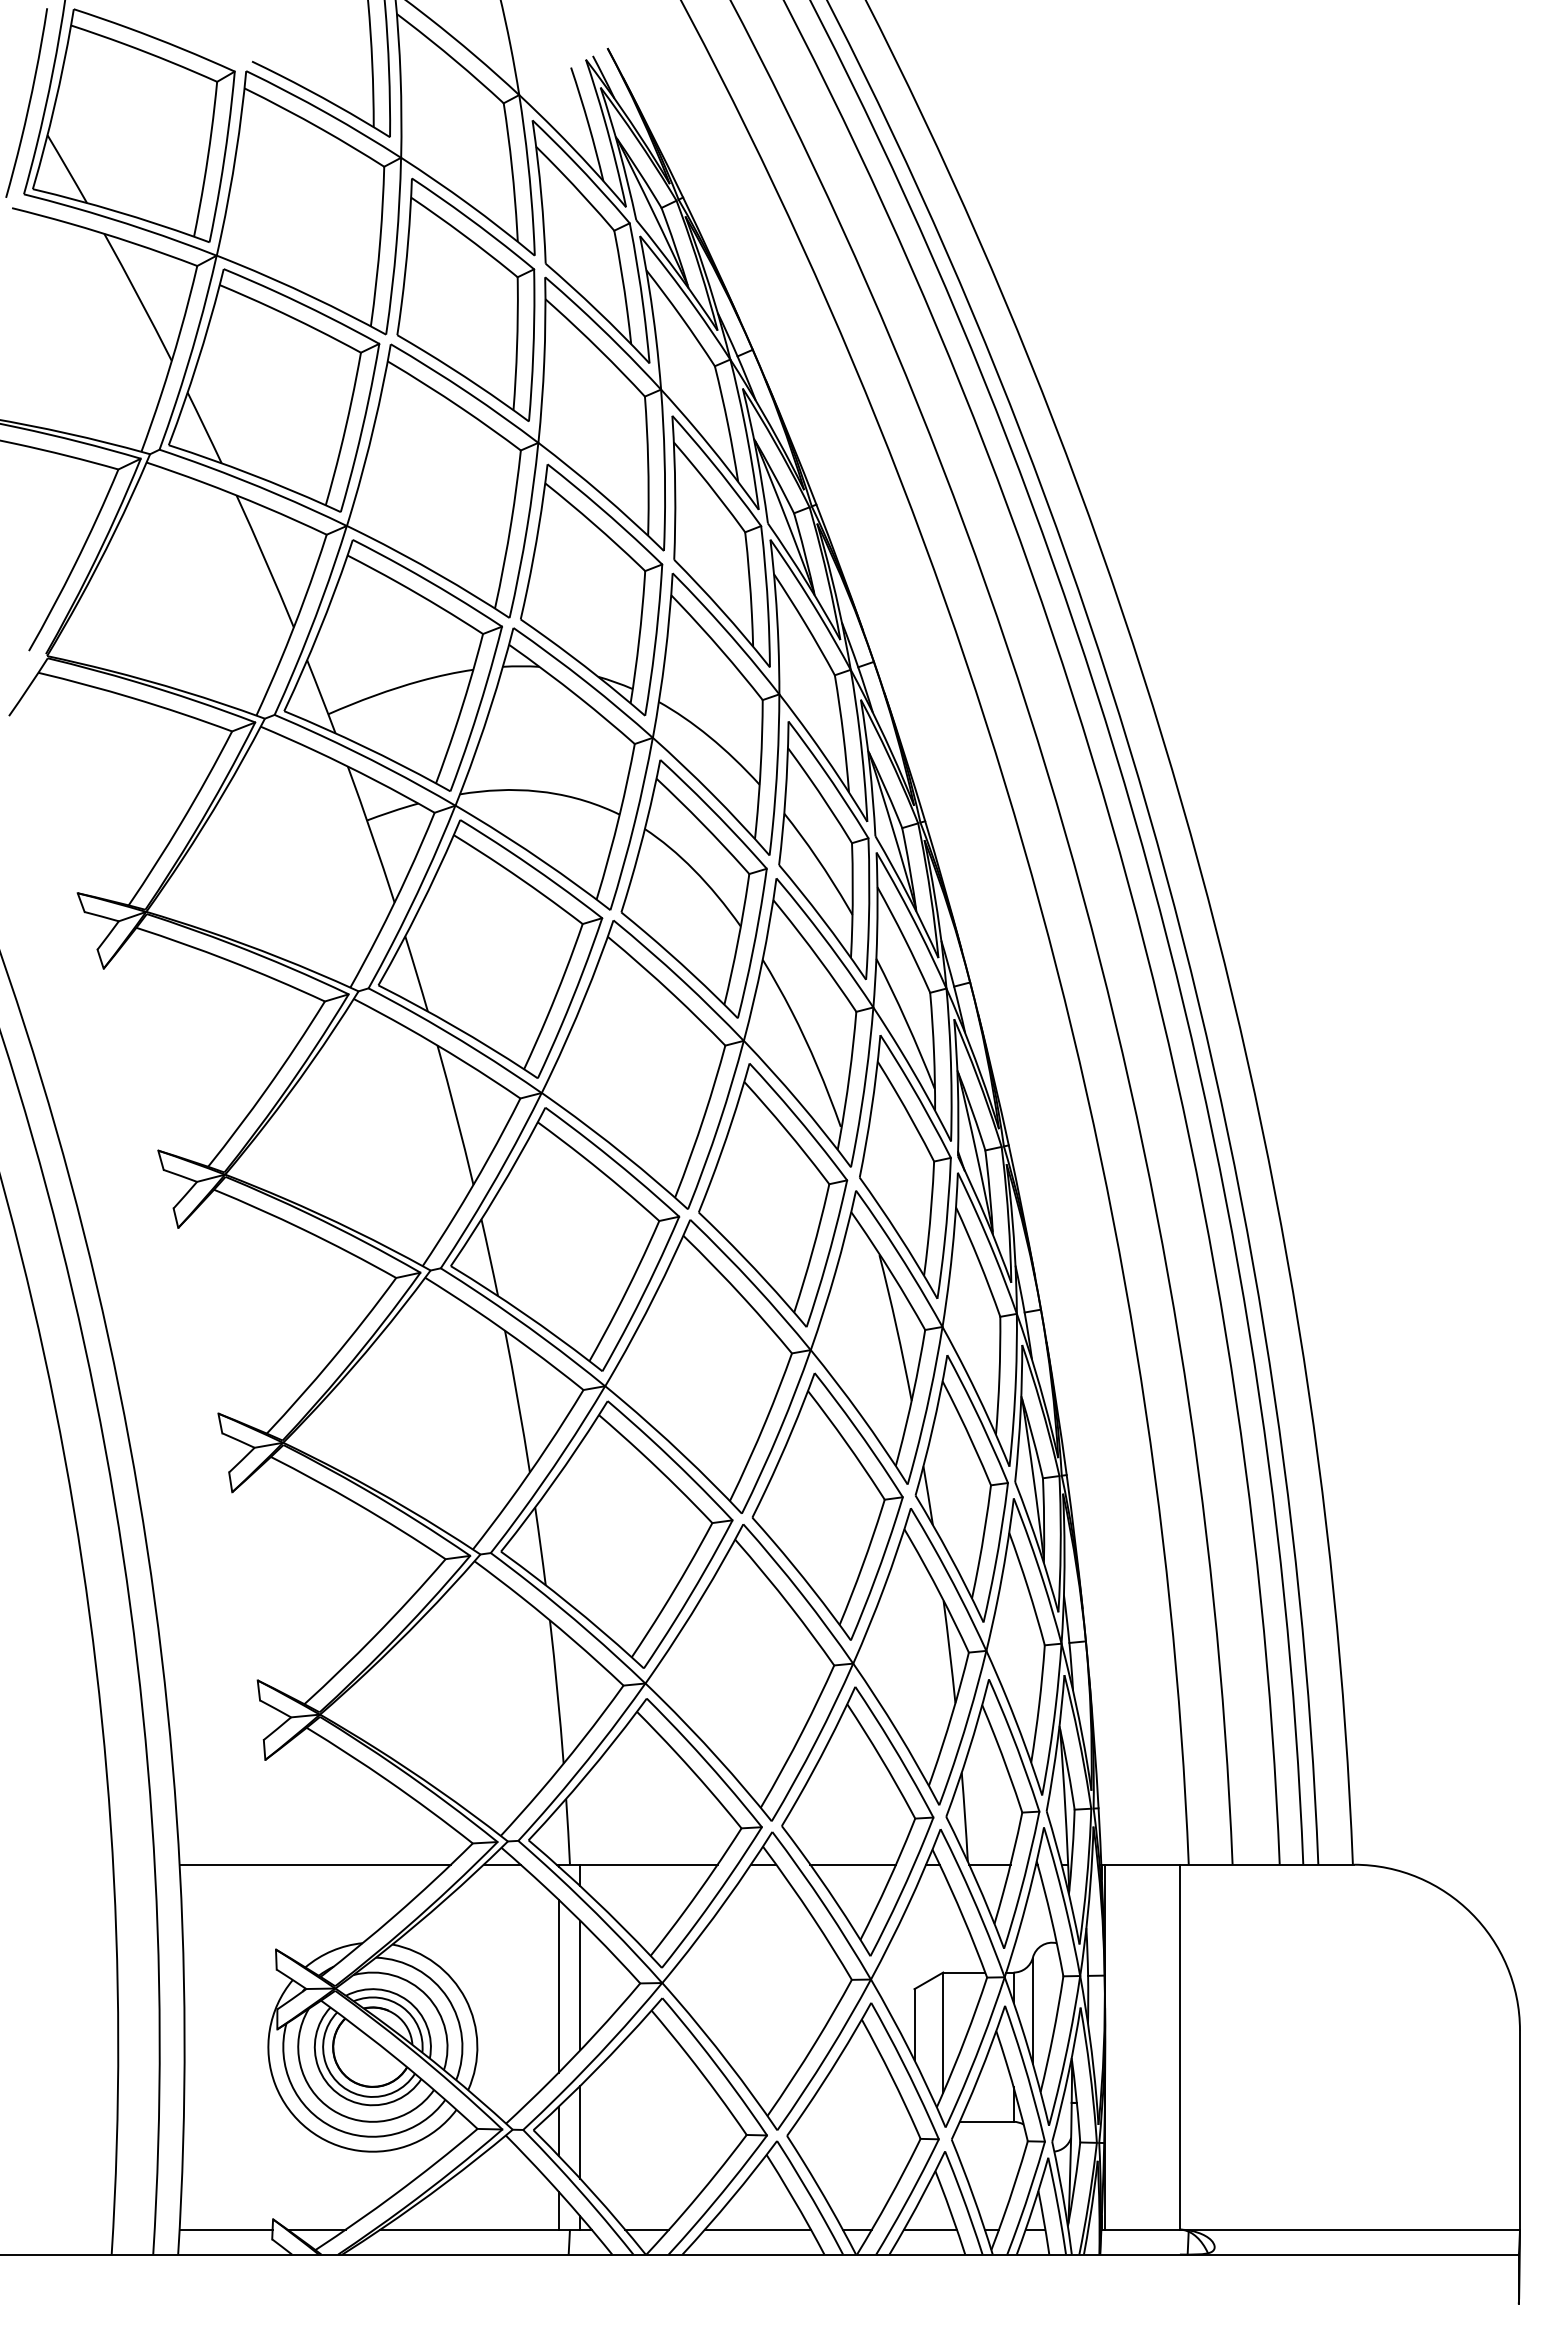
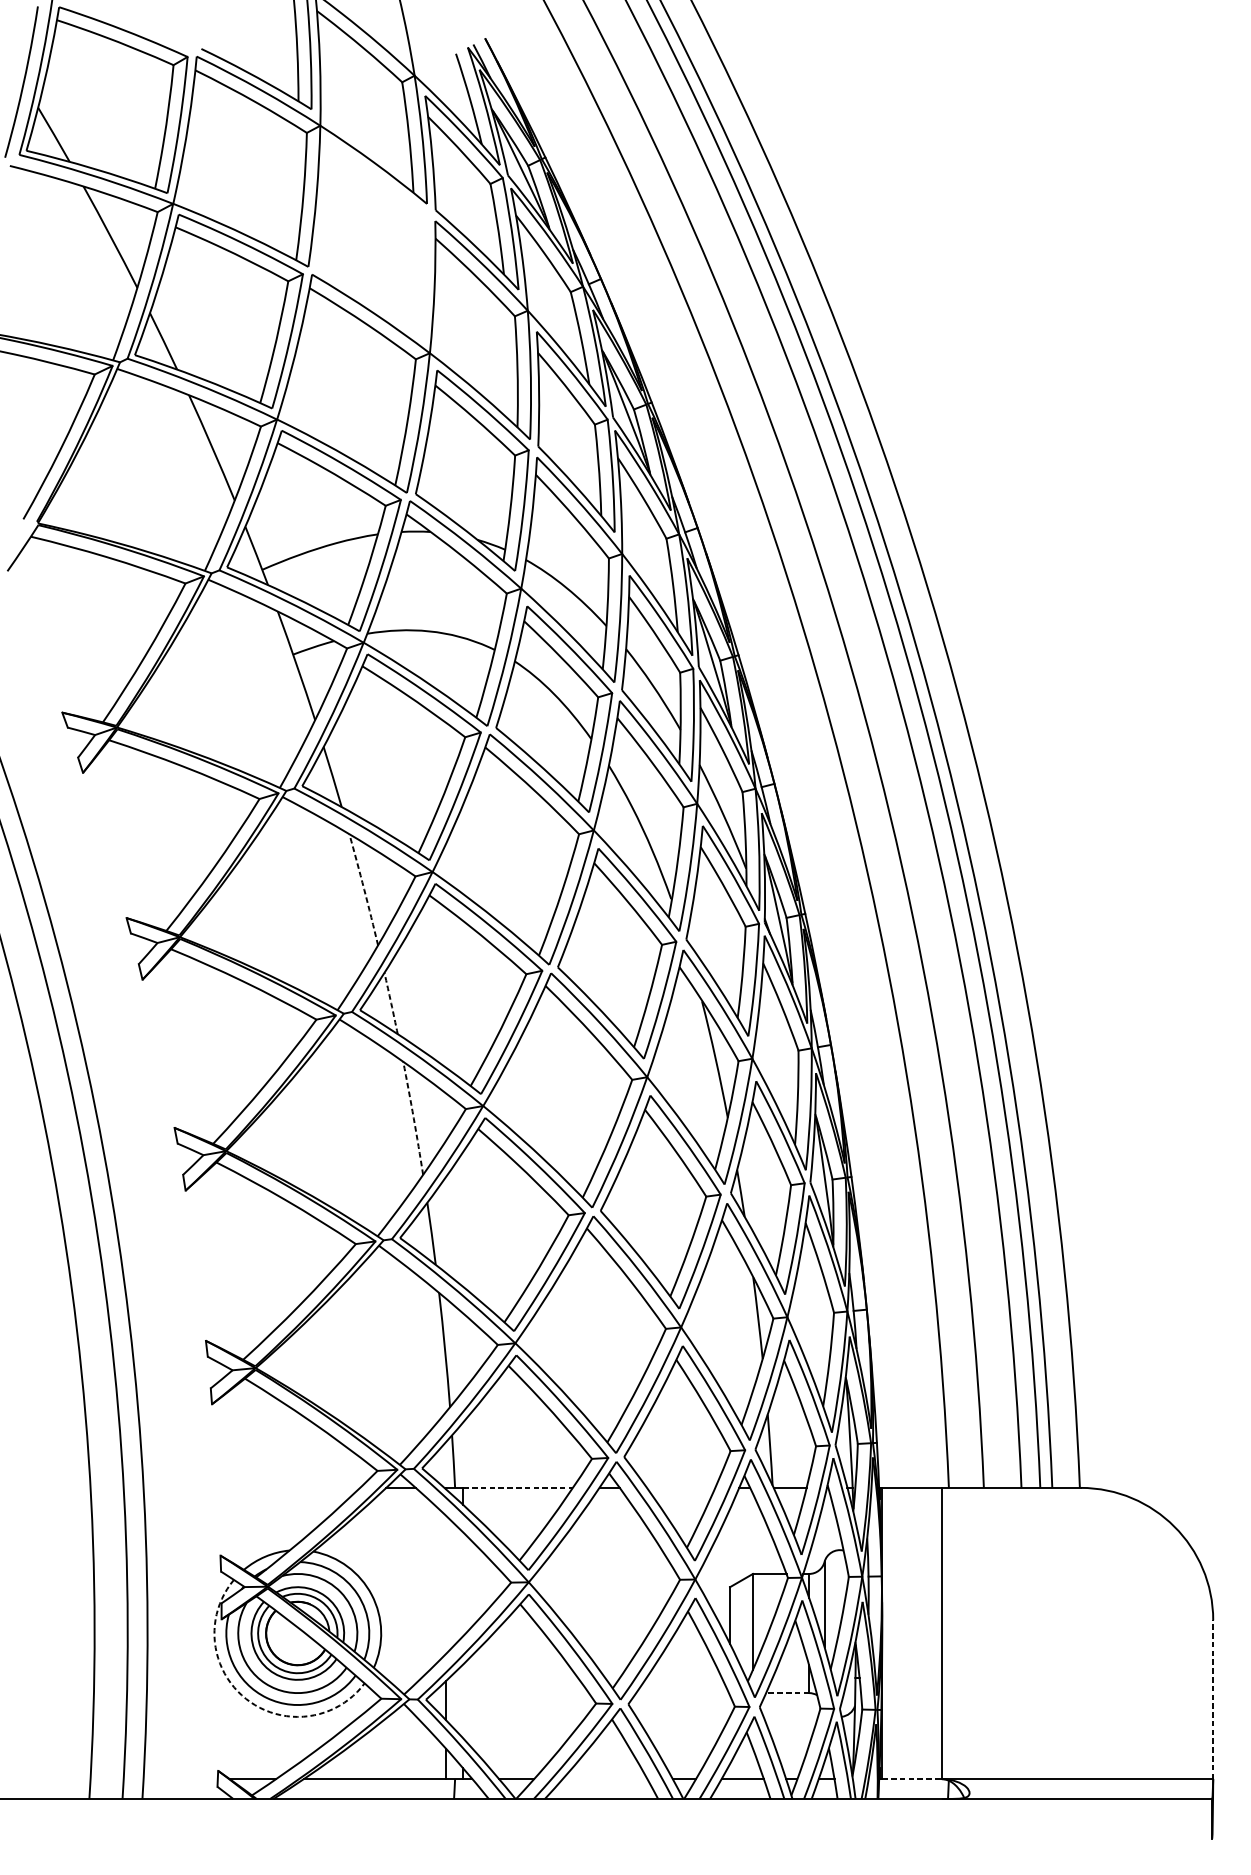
part: (465, 299) -> (371, 238), removed
arc: (456, 1115) -> (364, 890), solid -> dashed
arc: (489, 1257) -> (390, 1003), solid -> dashed
arc: (518, 1401) -> (414, 1118), solid -> dashed
line: (314, 1864) -> (251, 1487), removed
line: (648, 1864) -> (517, 1487), solid -> dashed
line: (853, 1864) -> (681, 1487), removed
line: (558, 1985) -> (445, 1584), removed
line: (580, 1985) -> (463, 1584), removed
line: (986, 2121) -> (787, 1692), solid -> dashed
arc: (307, 2129) -> (245, 1699), solid -> dashed
line: (1519, 2130) -> (1212, 1699), solid -> dashed
line: (580, 2131) -> (463, 1700), removed
line: (225, 2229) -> (180, 1778), removed
line: (757, 2229) -> (604, 1778), removed
line: (1143, 2229) -> (912, 1778), solid -> dashed

